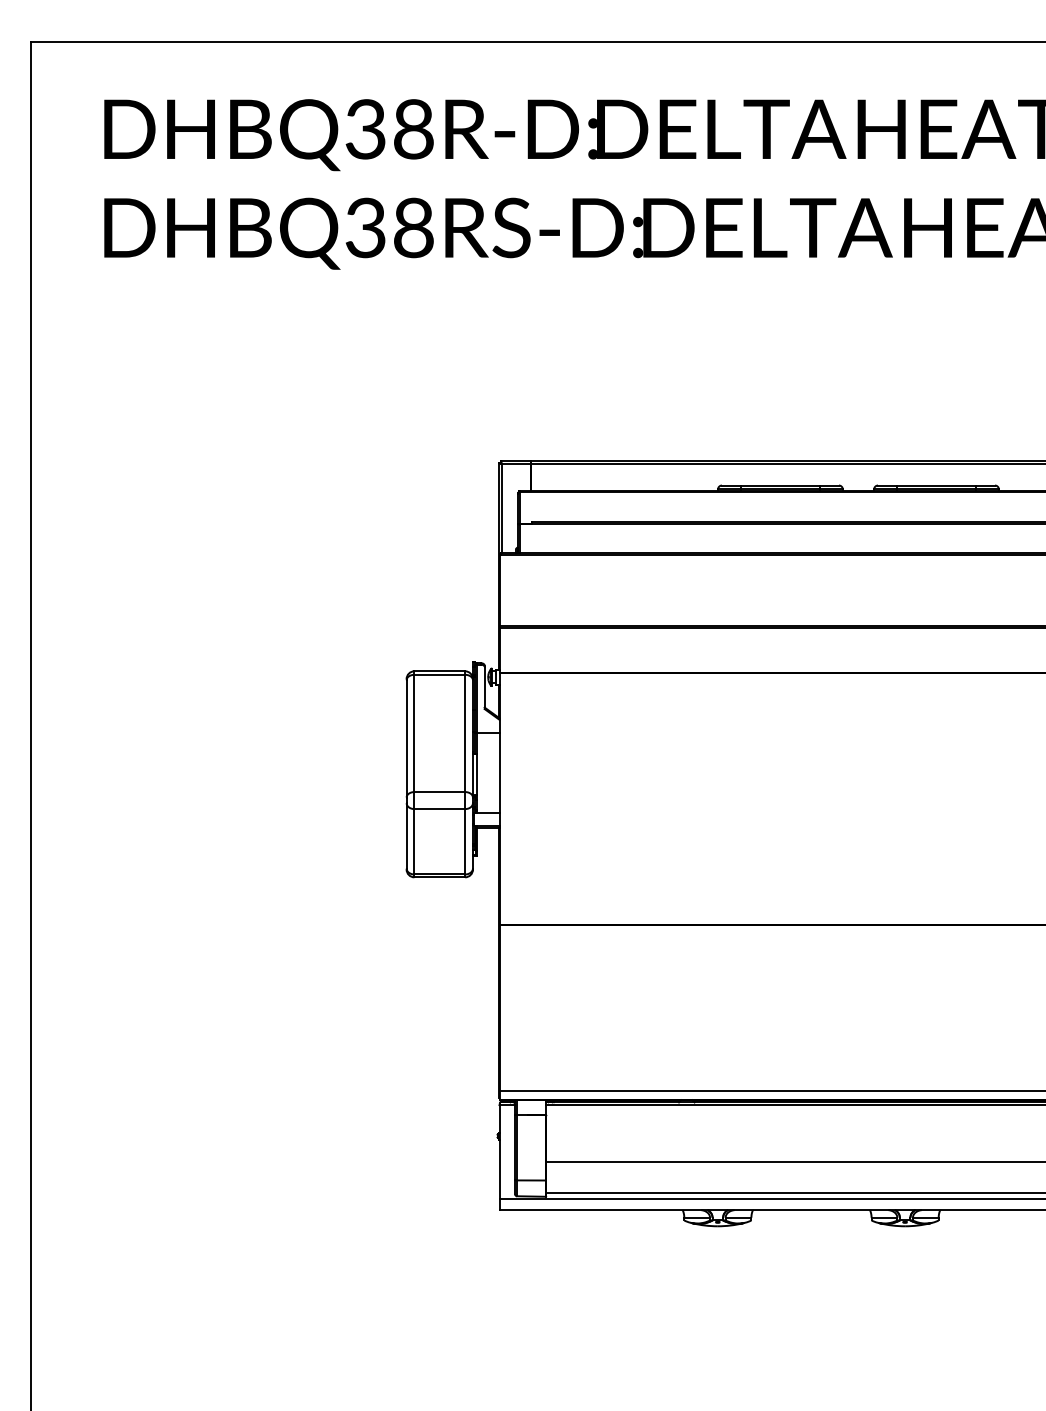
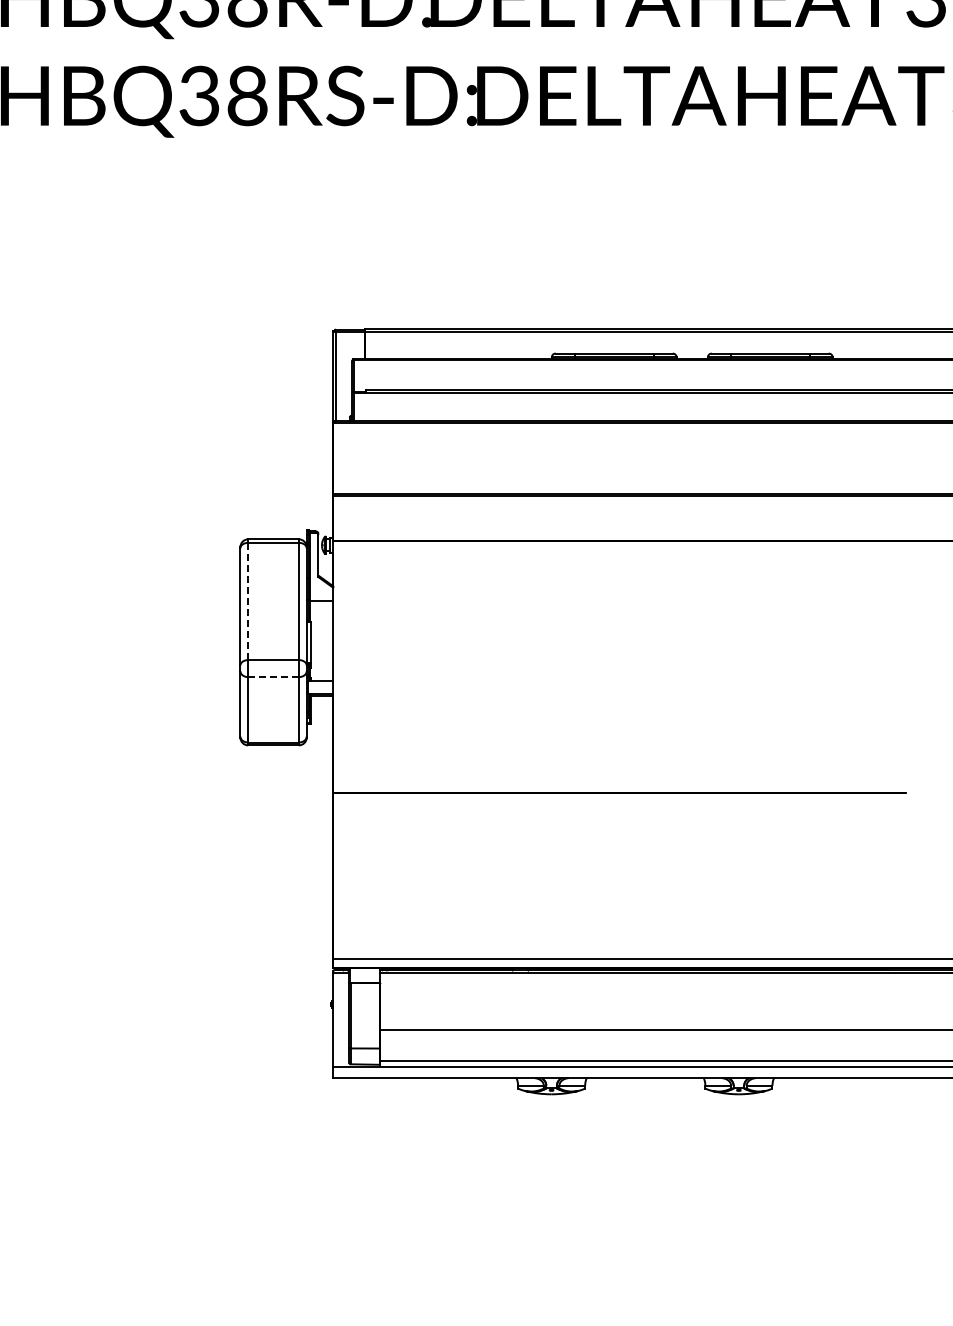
line: (414, 733) -> (248, 601), solid -> dashed
line: (439, 809) -> (273, 677), solid -> dashed

